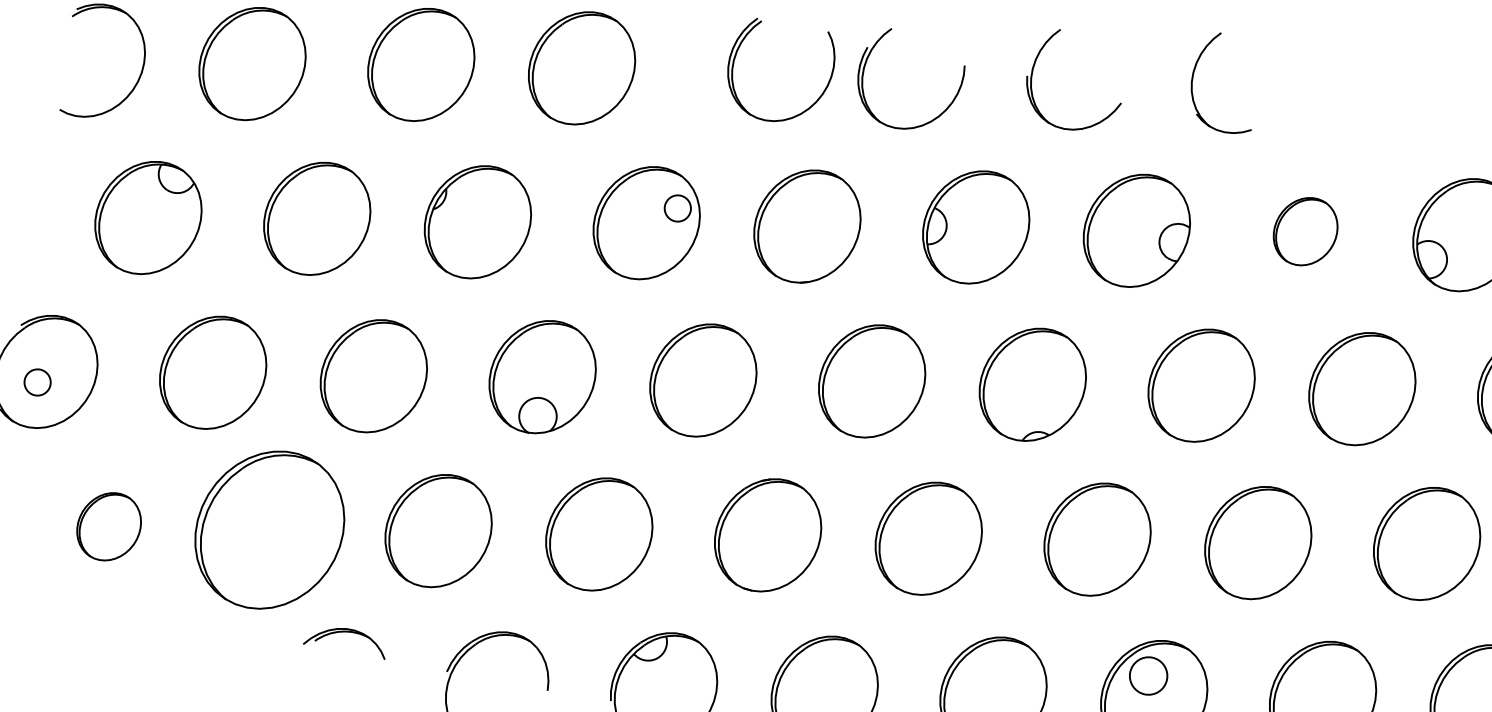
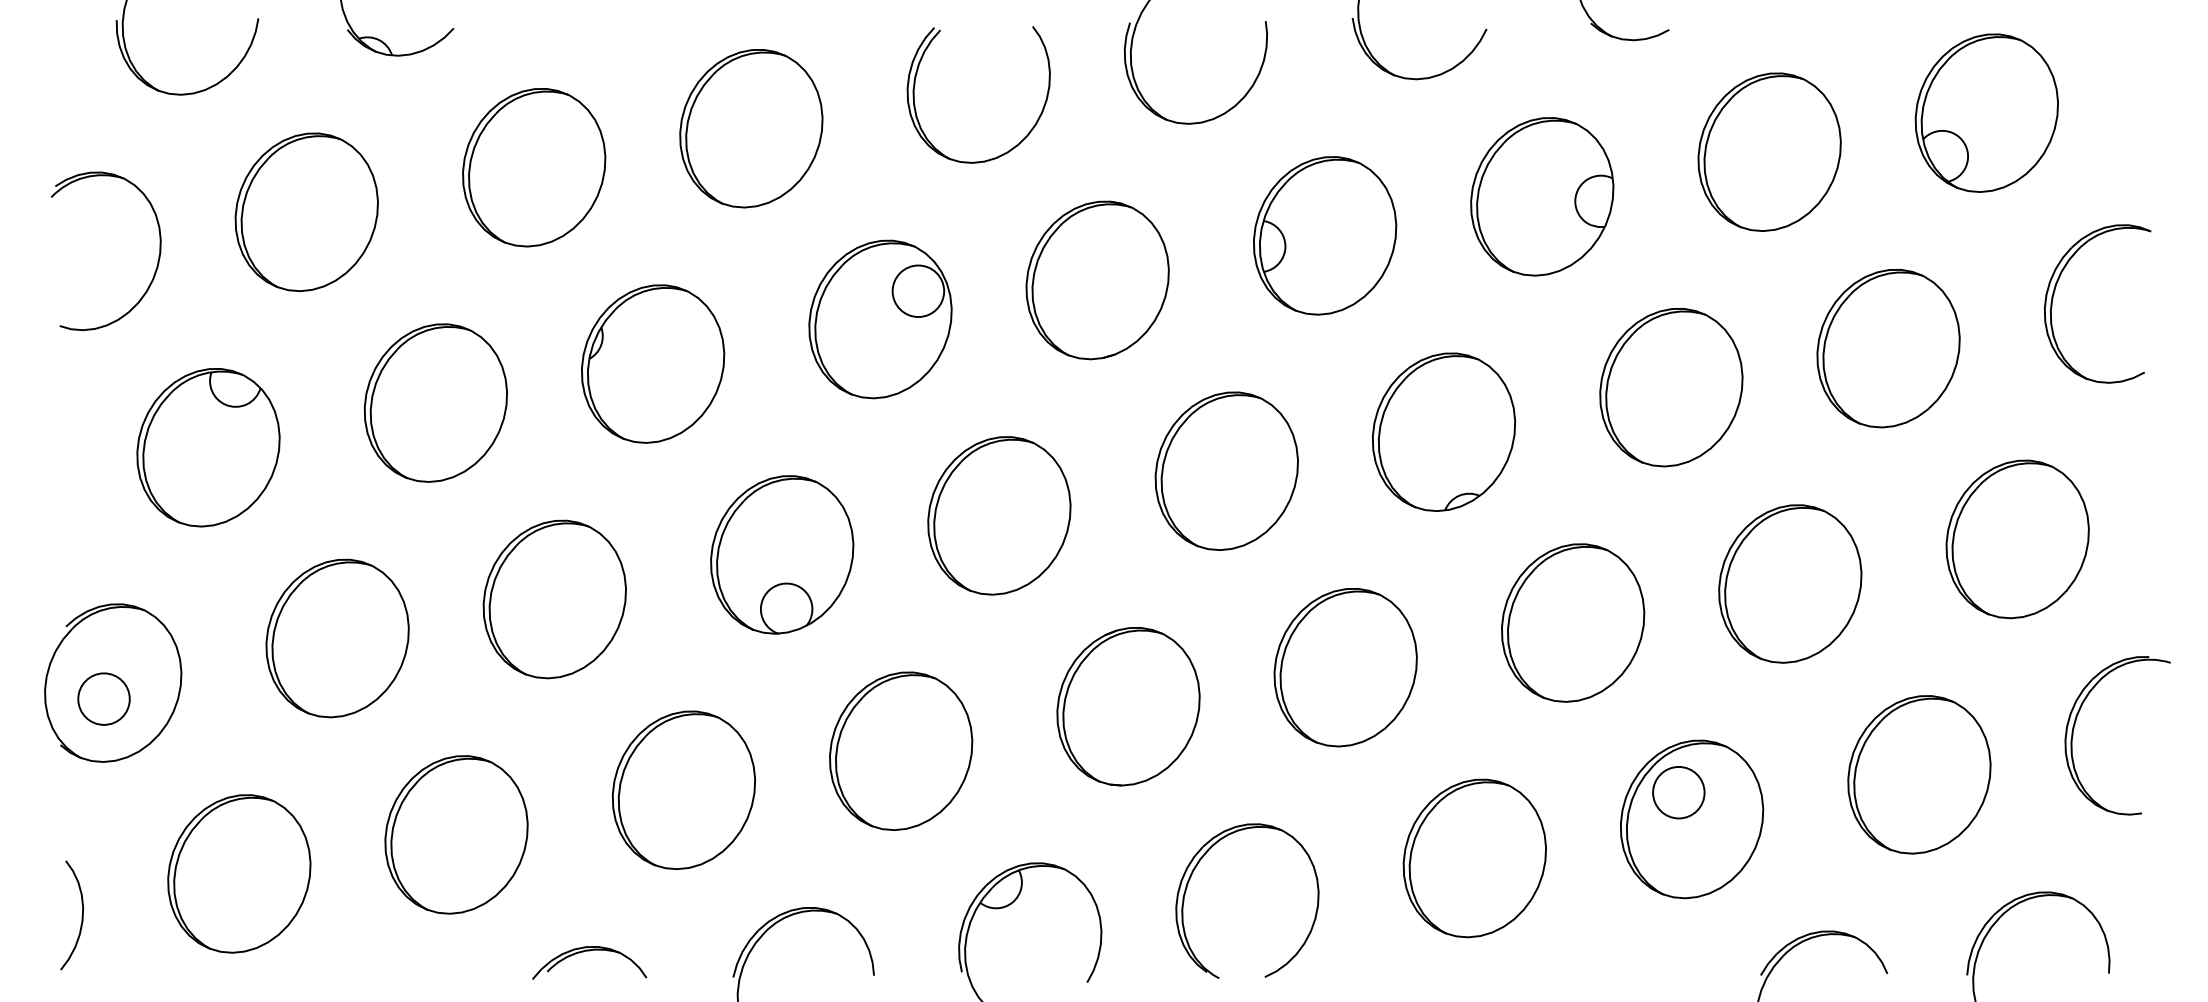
part: (809, 107) -> (1027, 133), moved
circle: (677, 208) -> (918, 291), size x1.43
part: (1305, 231) -> (1769, 151), size x1.67
circle: (37, 381) -> (103, 698), size x1.43
part: (109, 526) -> (239, 873), size x1.67
part: (269, 529) -> (456, 834), size x0.71

